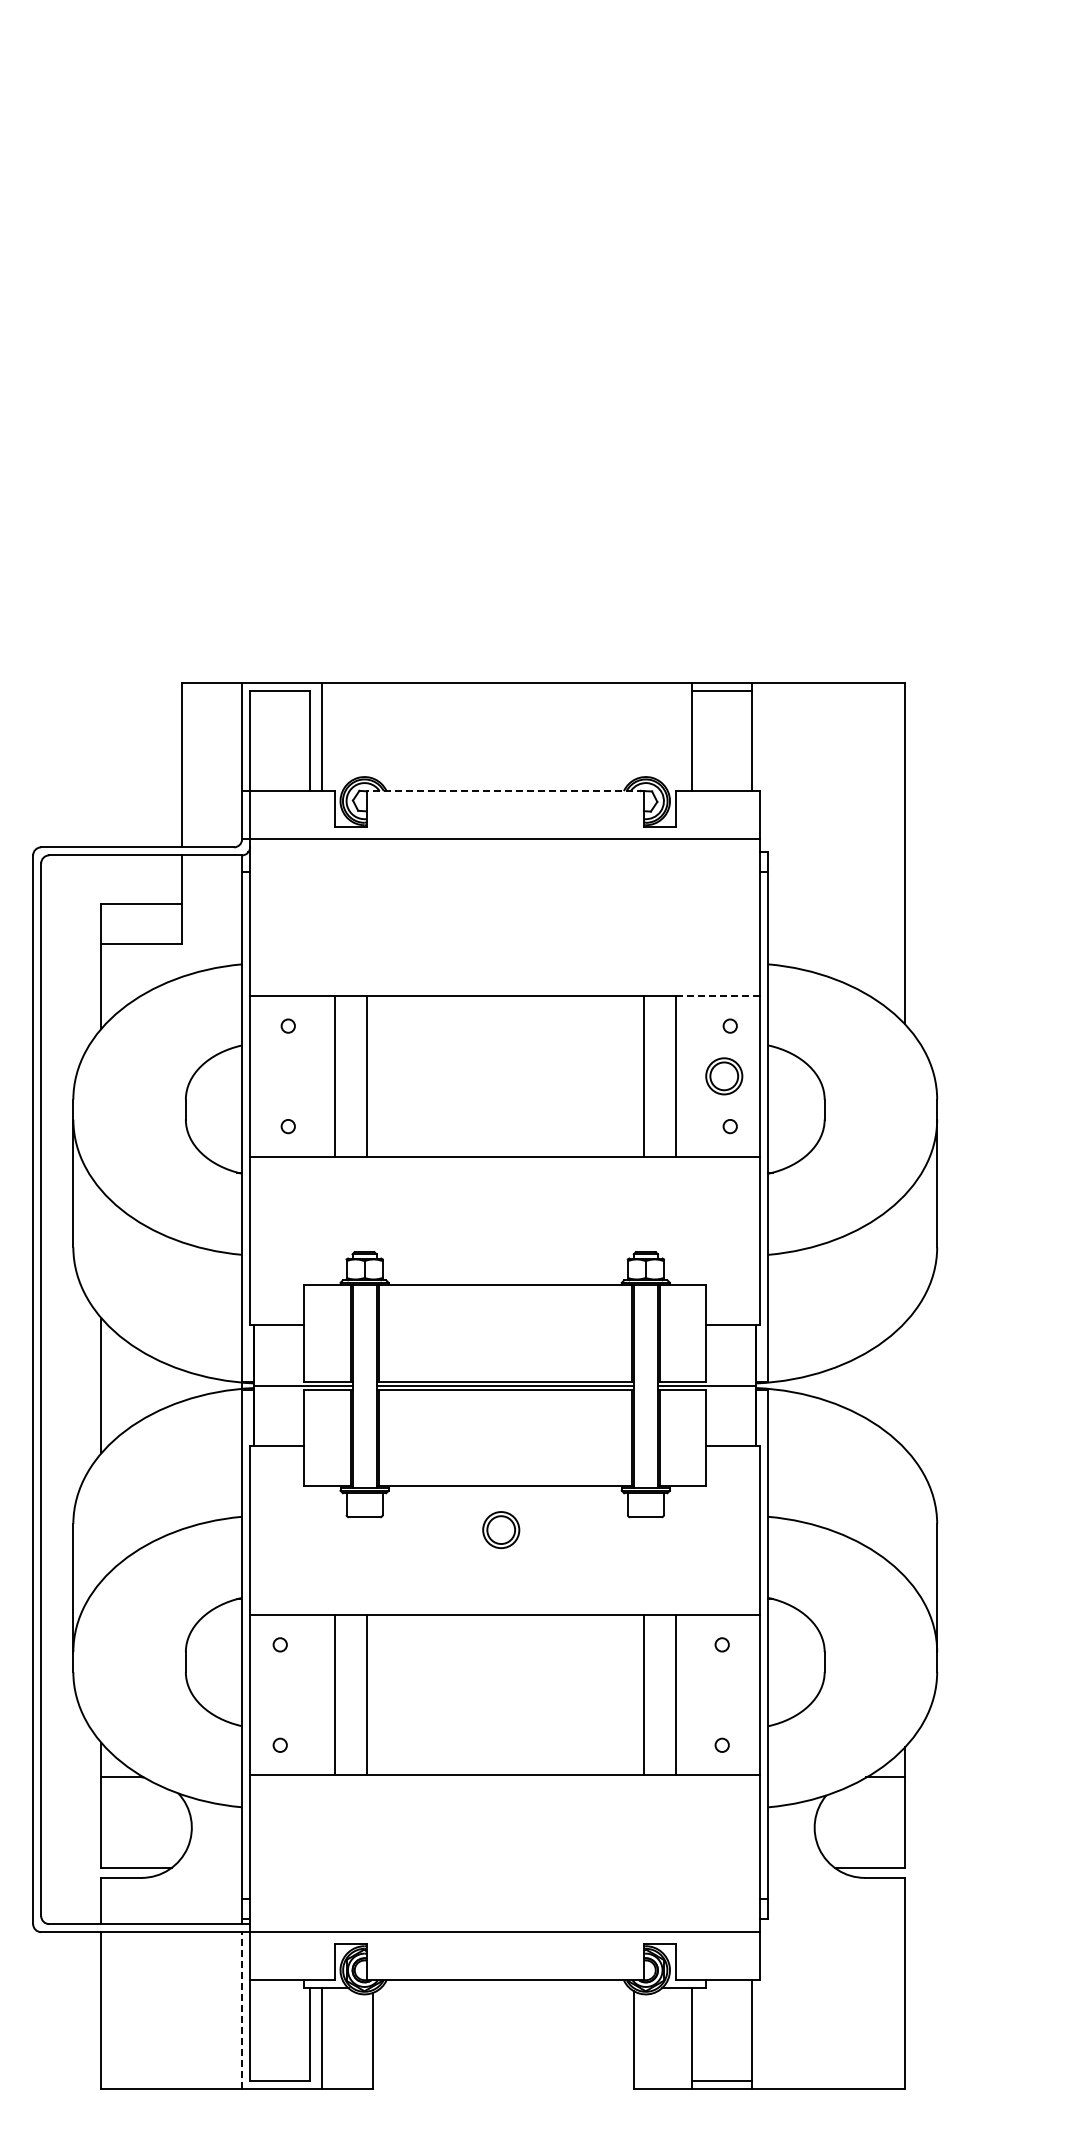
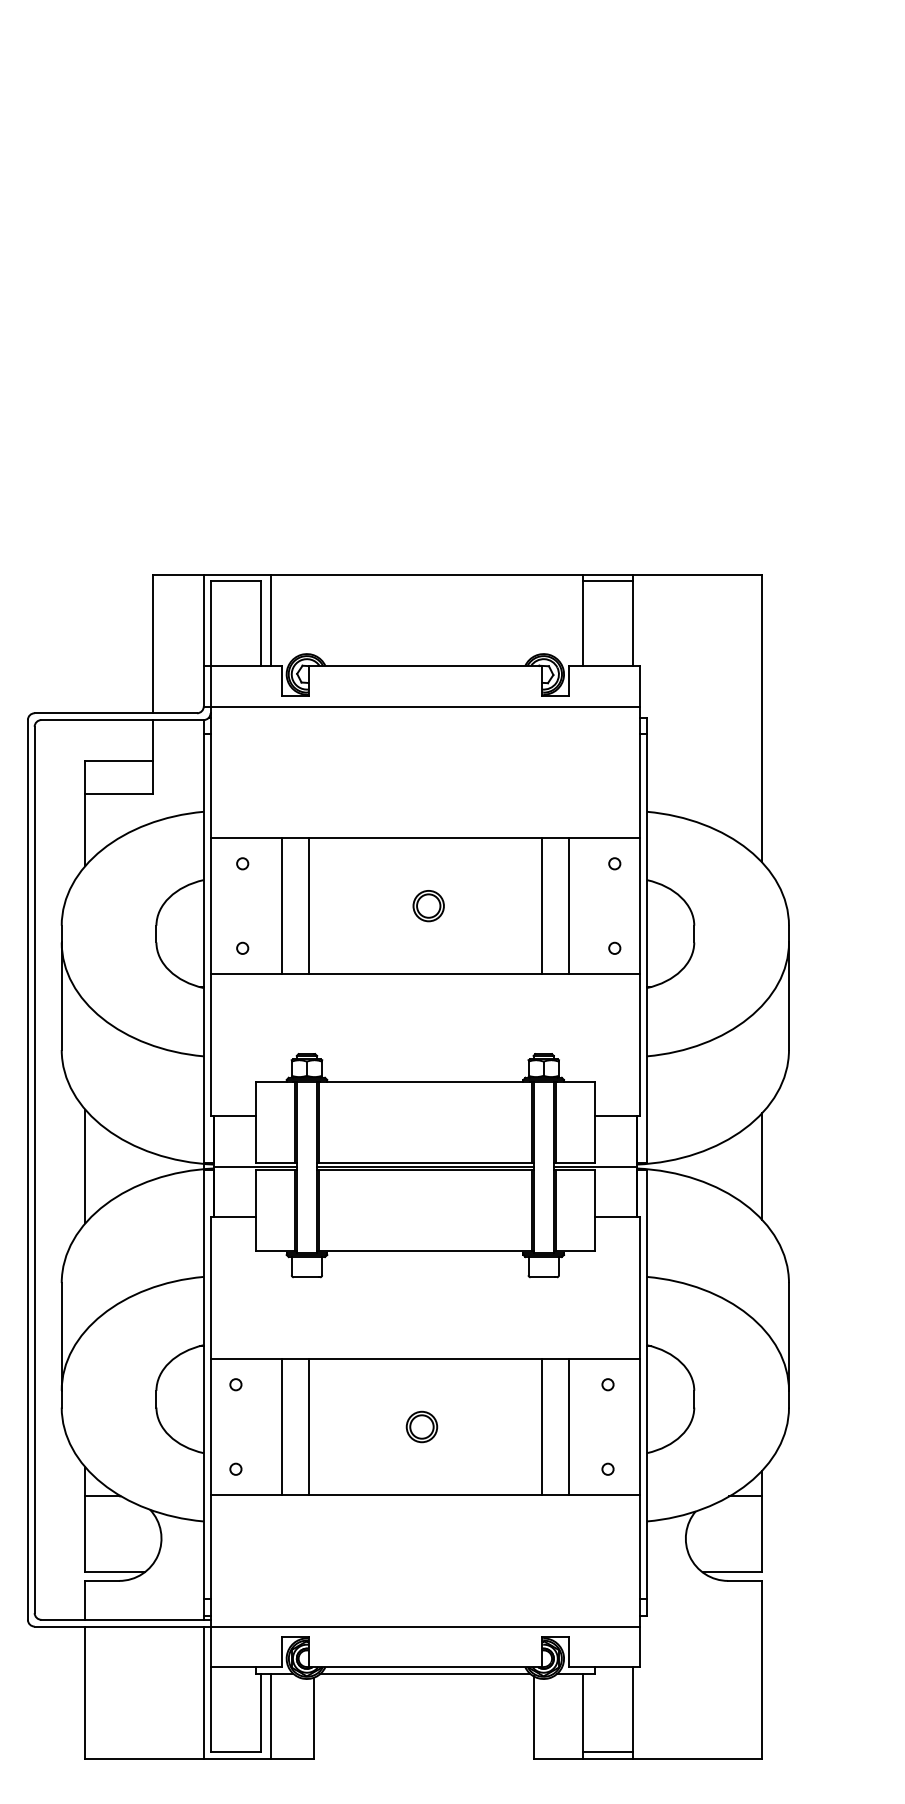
line: (505, 791) -> (425, 666), dashed -> solid
line: (718, 996) -> (604, 838), dashed -> solid
part: (724, 1076) -> (428, 906), moved
line: (905, 1385) -> (762, 1166), added
part: (501, 1530) -> (422, 1427), moved
line: (504, 1988) -> (424, 1674), added
line: (242, 2010) -> (204, 1692), dashed -> solid

